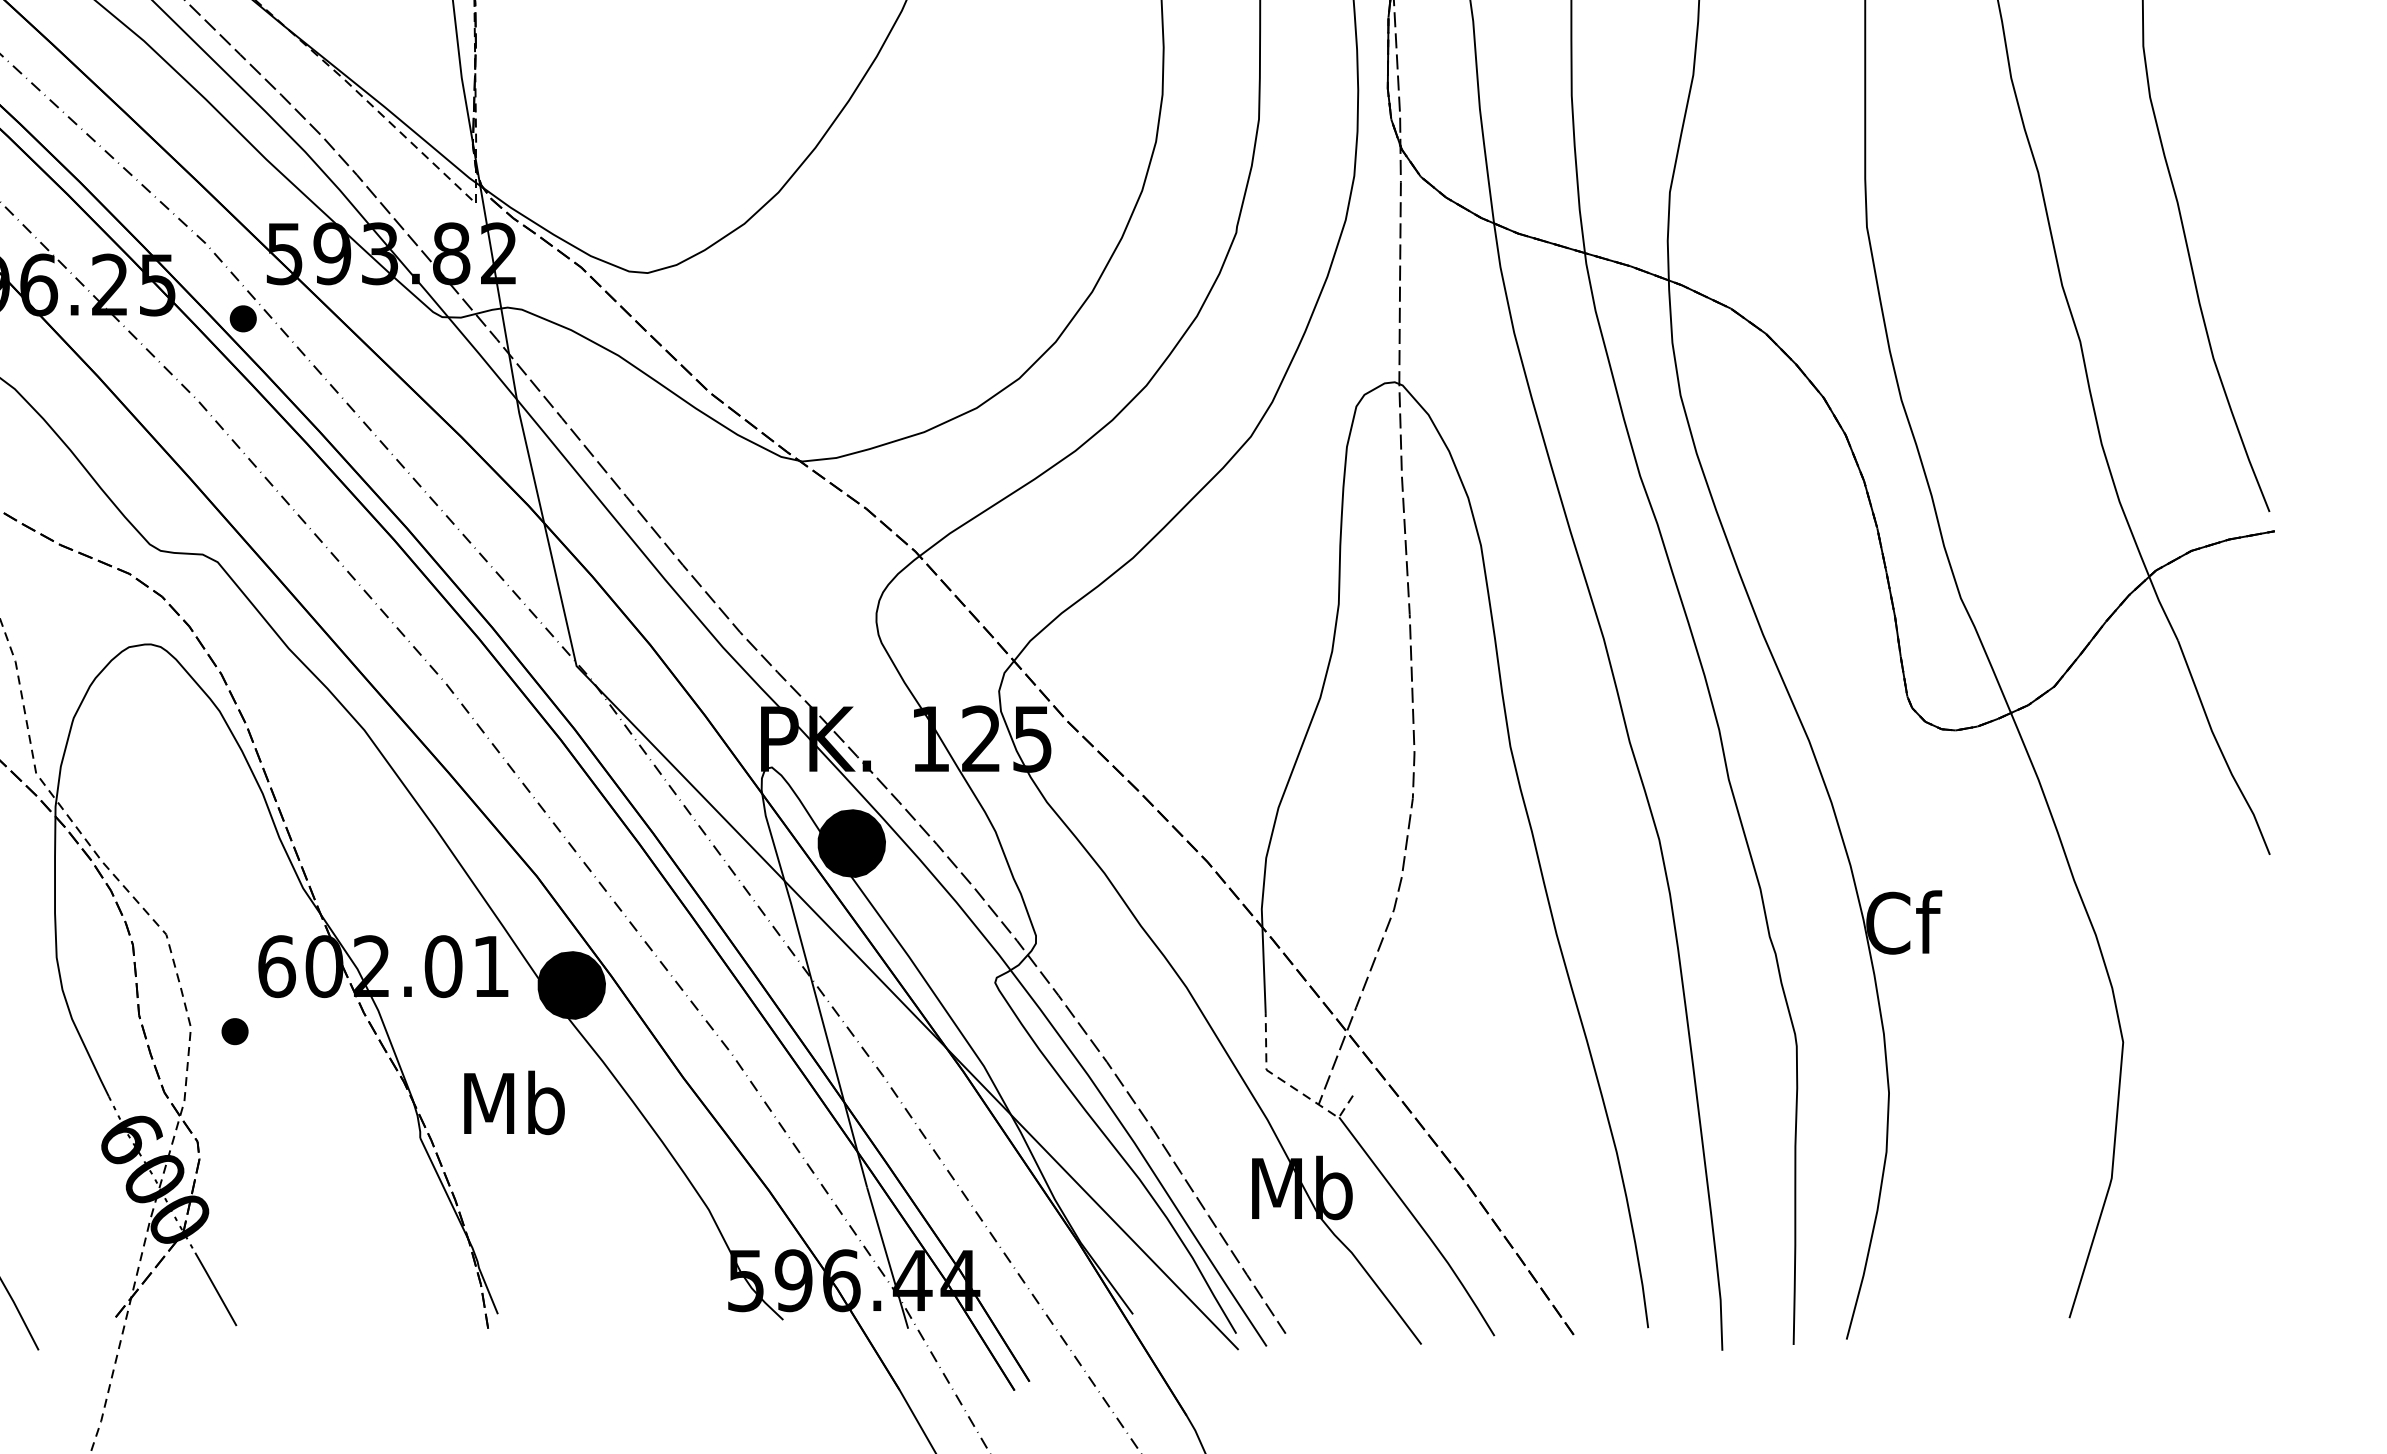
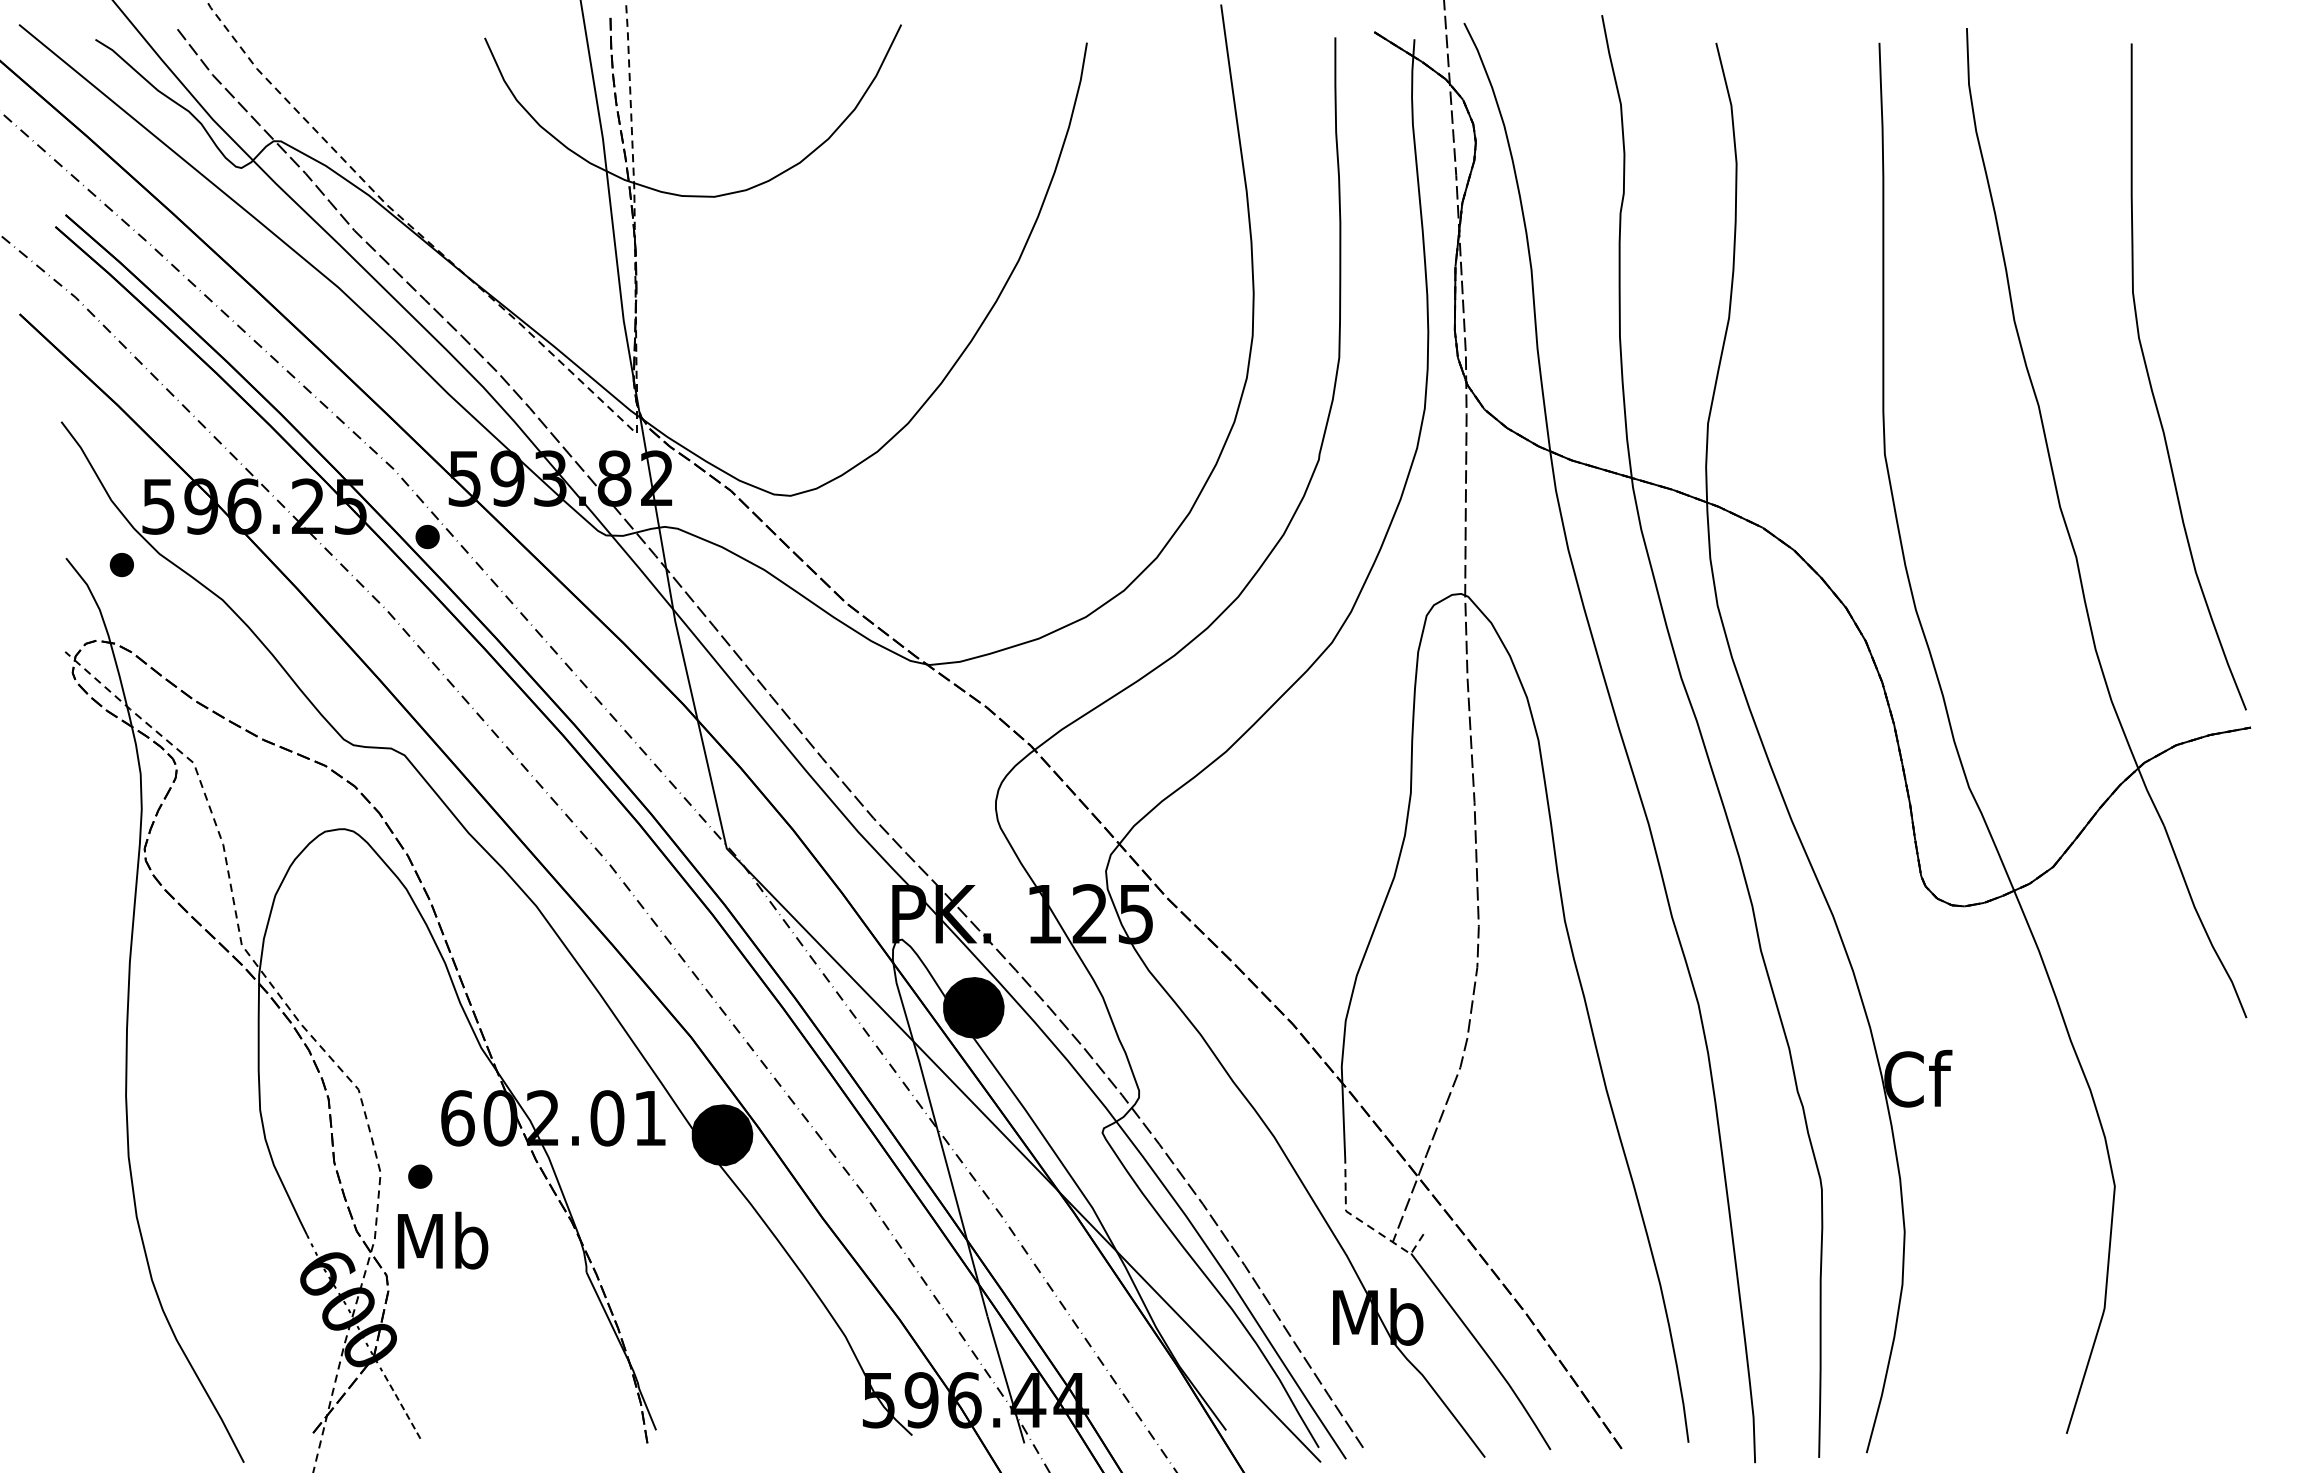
text: (514, 1102) -> (443, 1240), moved
line: (215, 1288) -> (402, 1407), solid -> dashed

